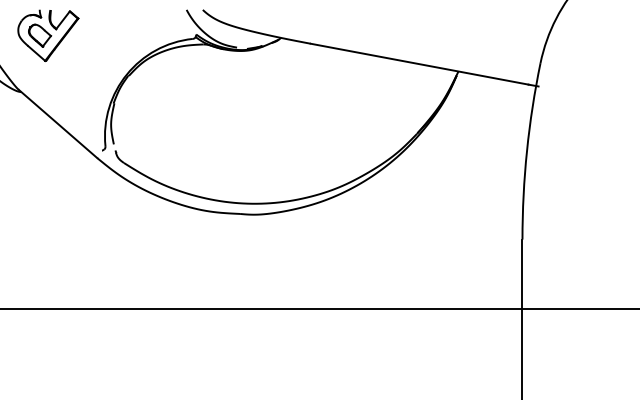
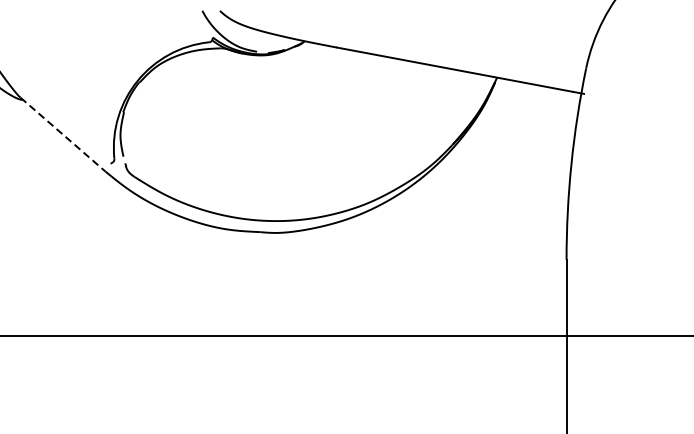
part: (48, 35) -> (52, 38), removed
line: (58, 124) -> (63, 135), solid -> dashed

